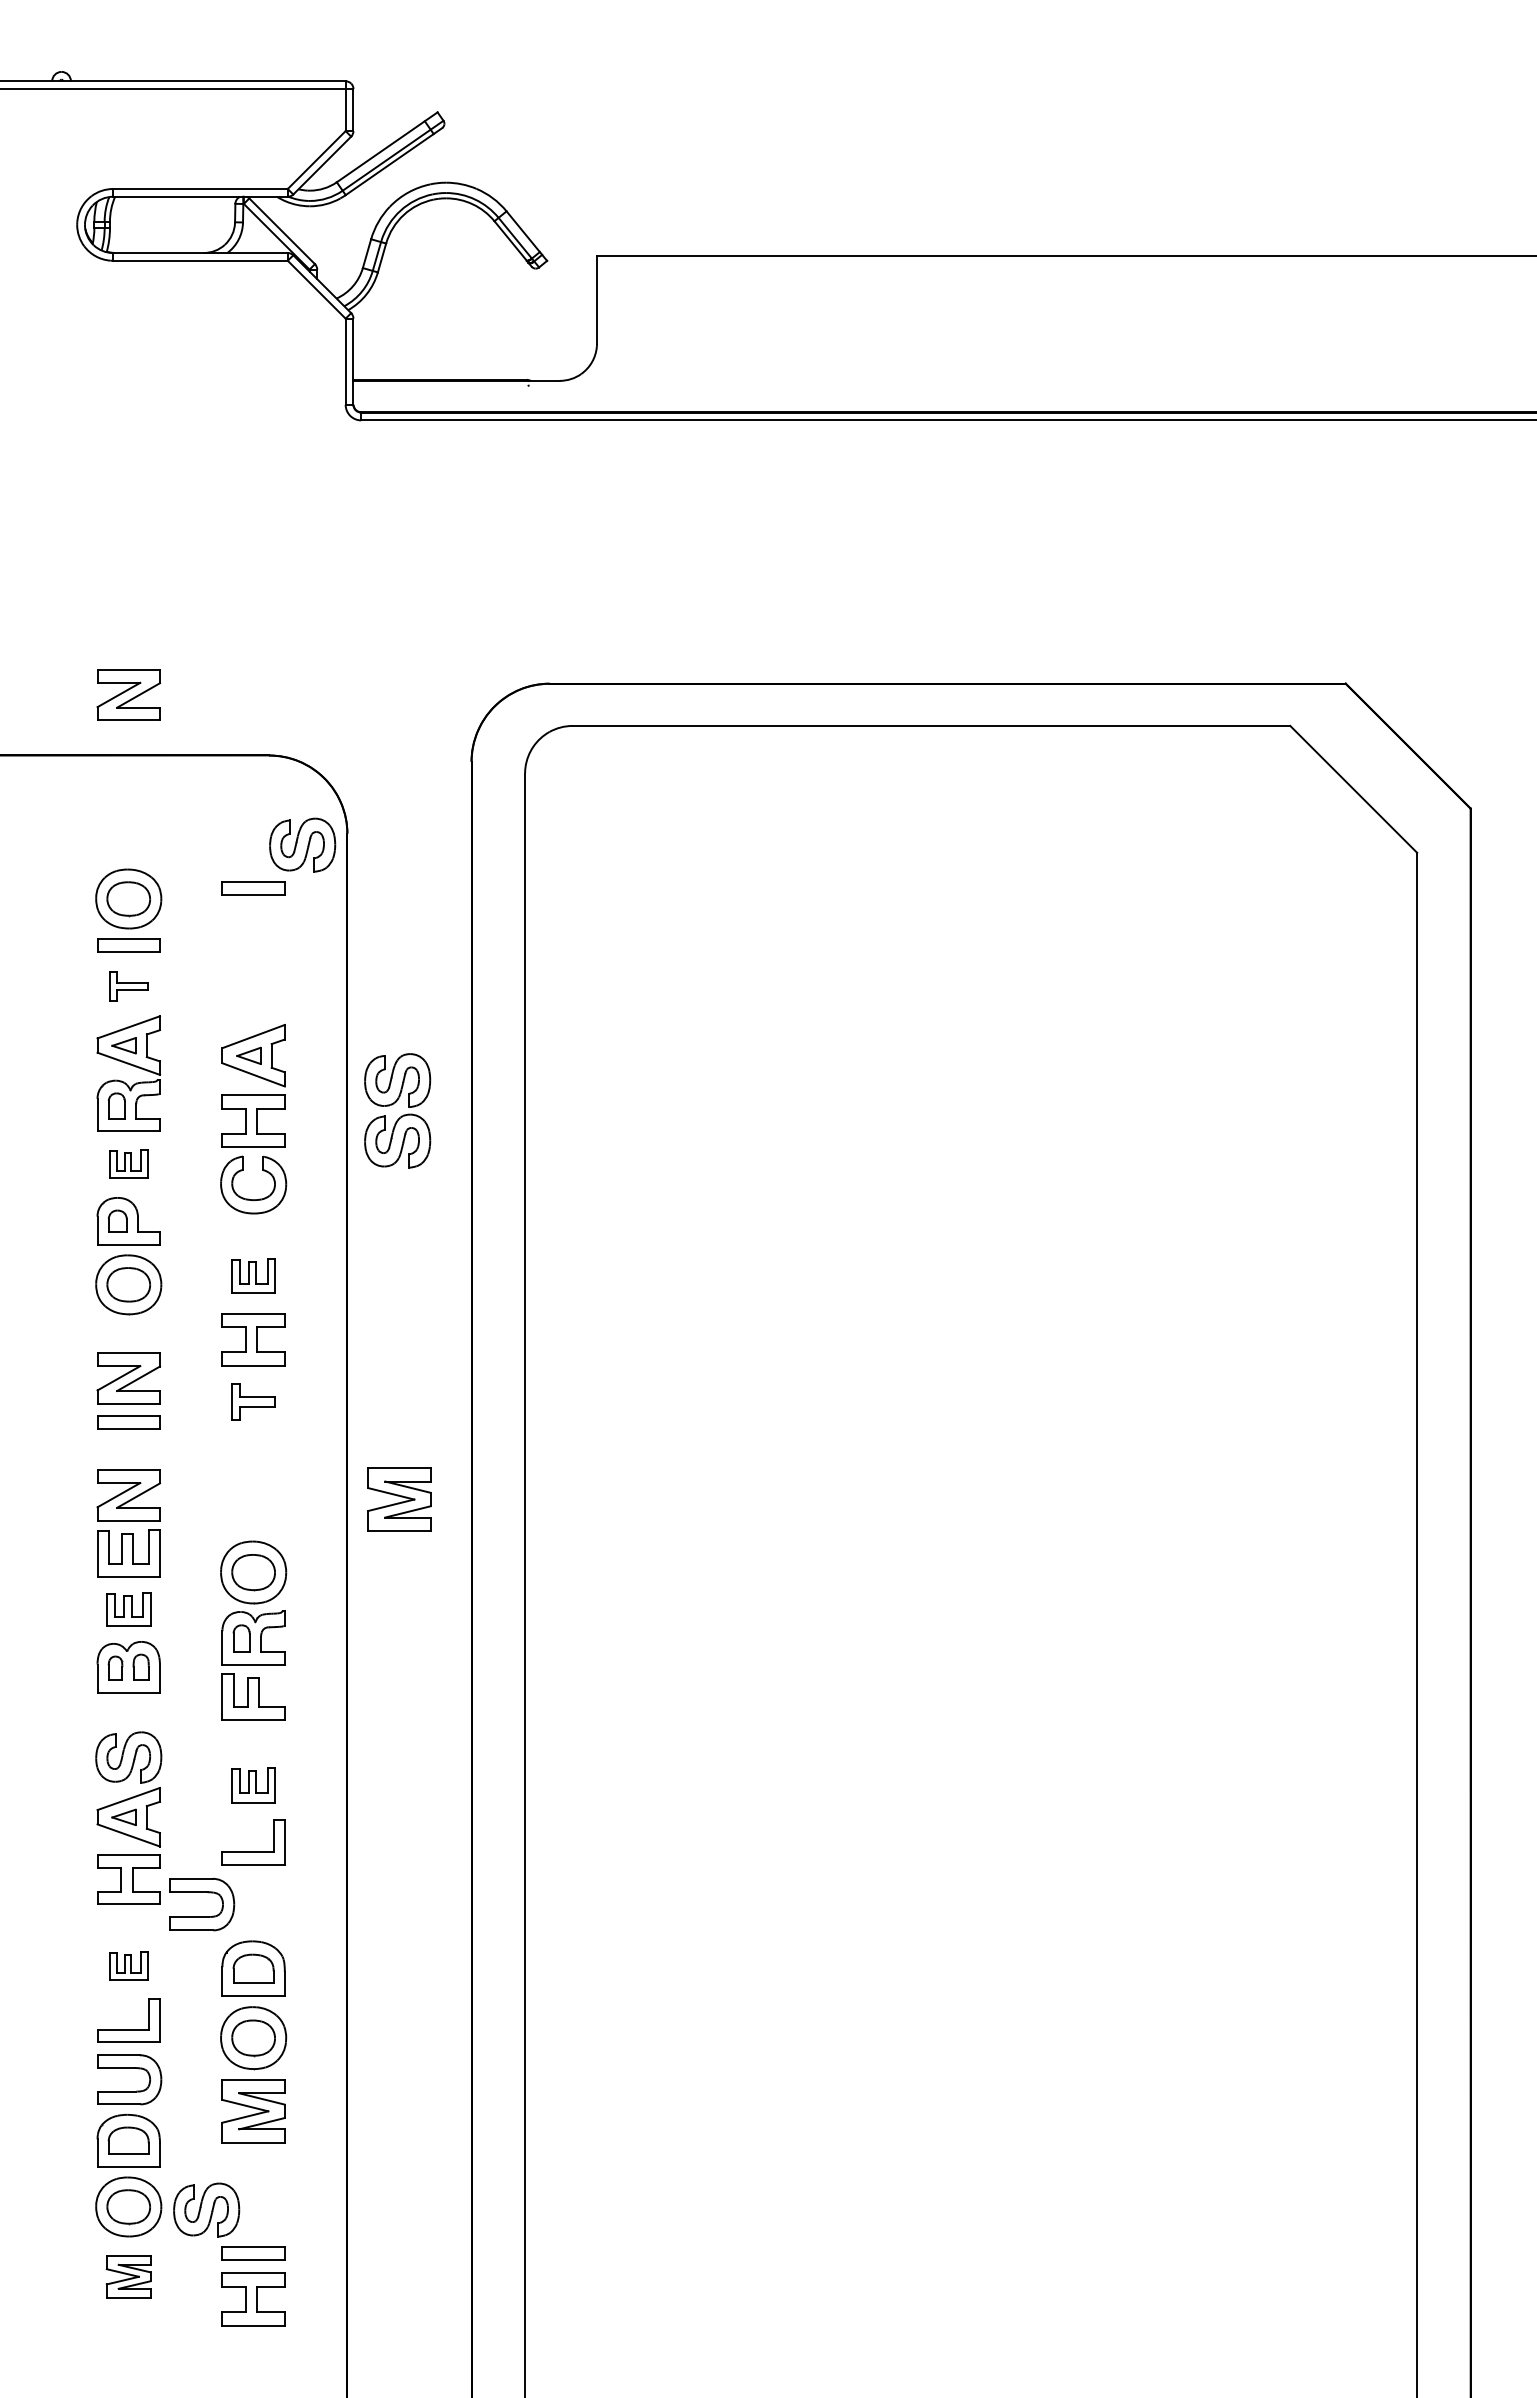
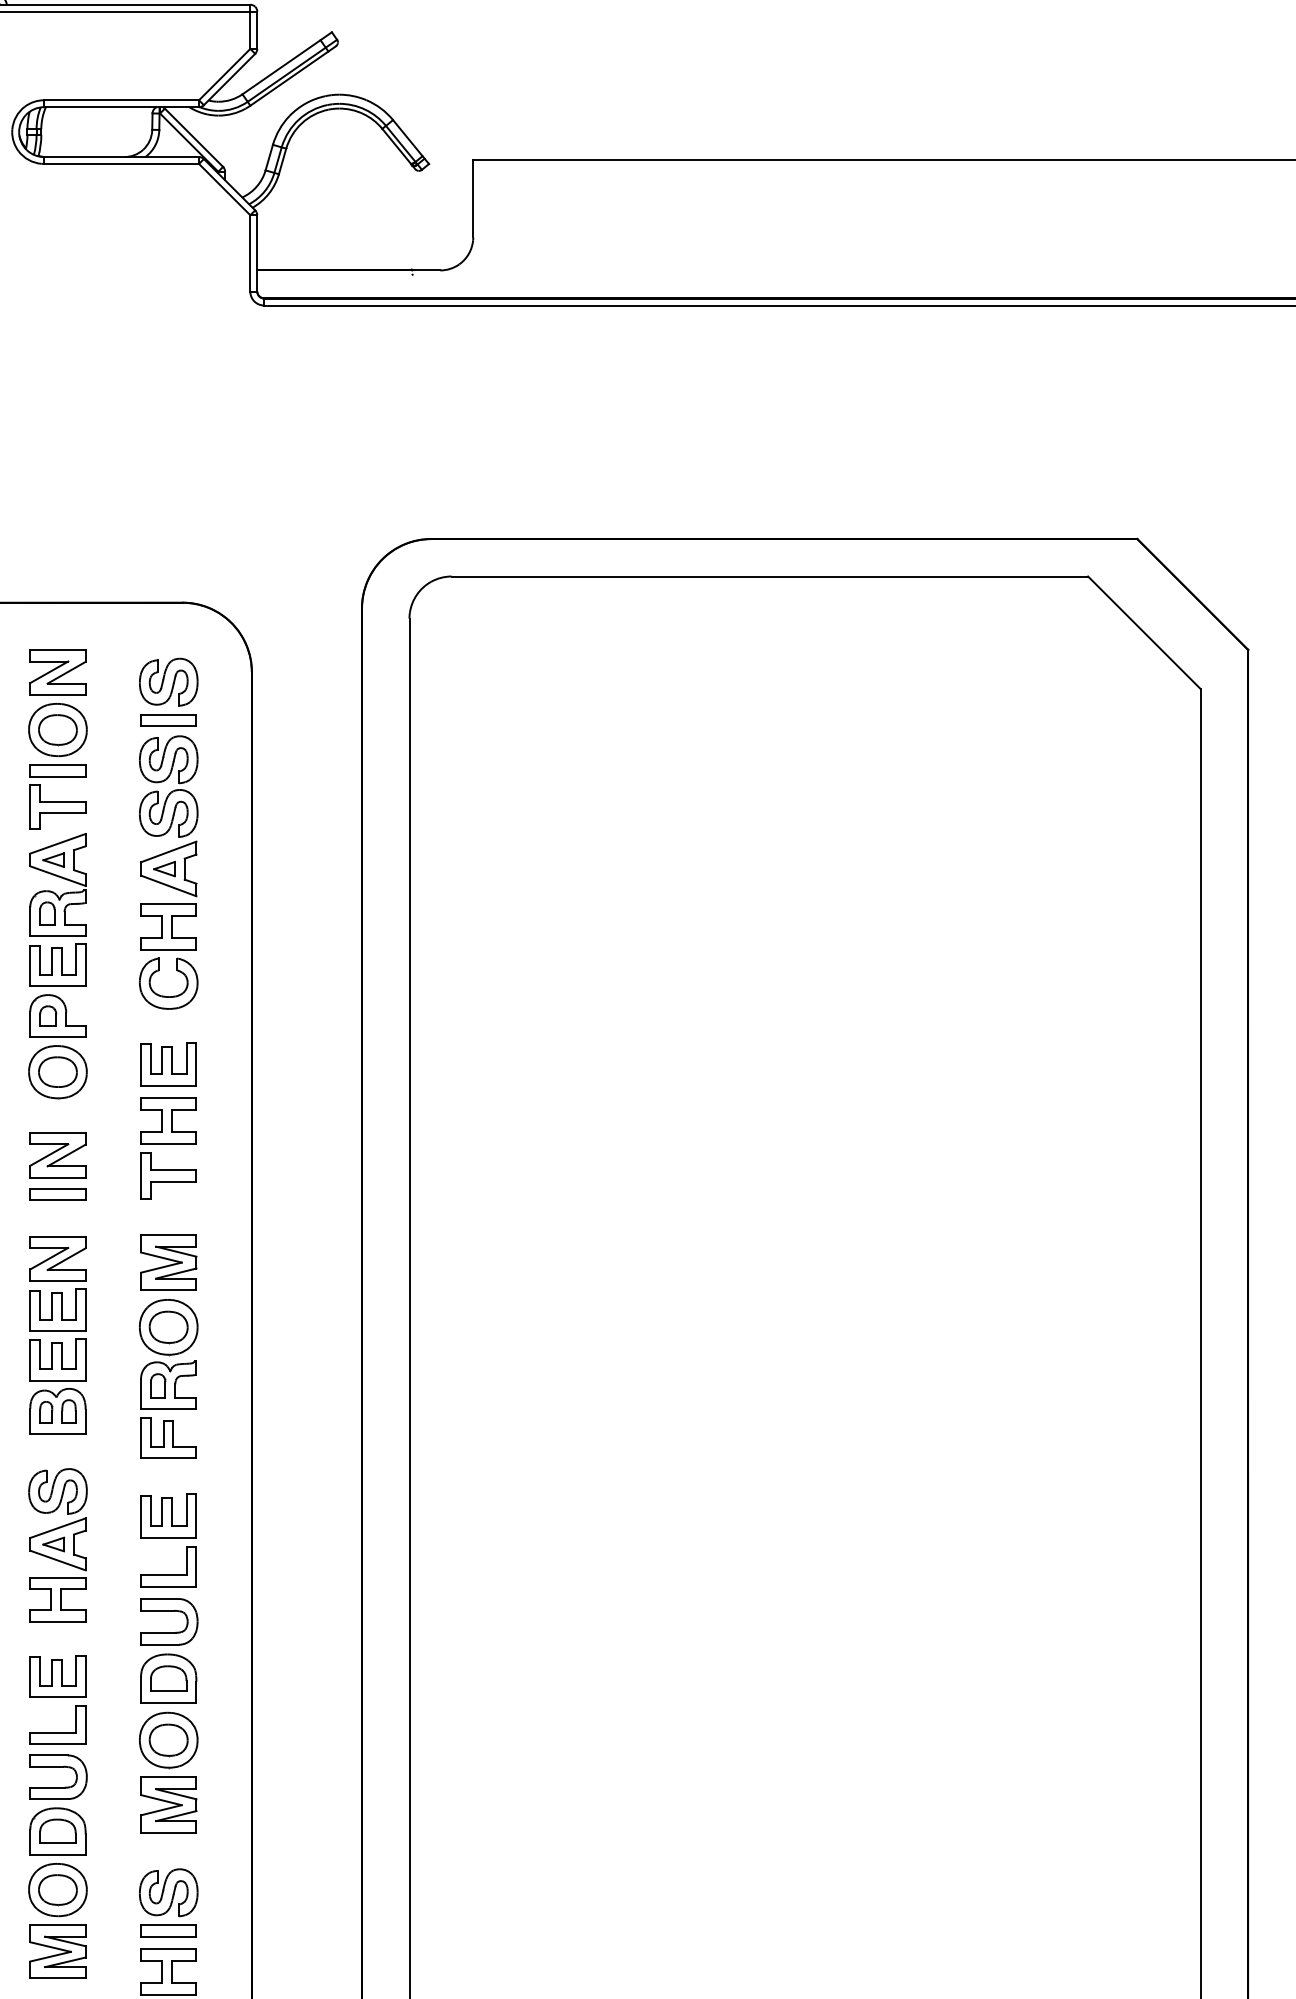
part: (128, 694) -> (57, 671), moved
part: (302, 844) -> (168, 681), moved
part: (128, 986) -> (57, 807), size x1.67
part: (401, 1115) -> (172, 790), moved
part: (128, 1164) -> (57, 965), size x1.67
part: (253, 1276) -> (168, 1064), size x1.43
part: (253, 1401) -> (168, 1175), size x1.43
part: (399, 1499) -> (168, 1262), moved
part: (128, 1609) -> (57, 1360), size x1.43
part: (253, 1785) -> (168, 1516), size x1.43
part: (202, 1892) -> (169, 1611), moved
part: (128, 1966) -> (57, 1676), size x1.67
part: (206, 2209) -> (168, 1892), moved
part: (128, 2276) -> (57, 1951), size x1.43

